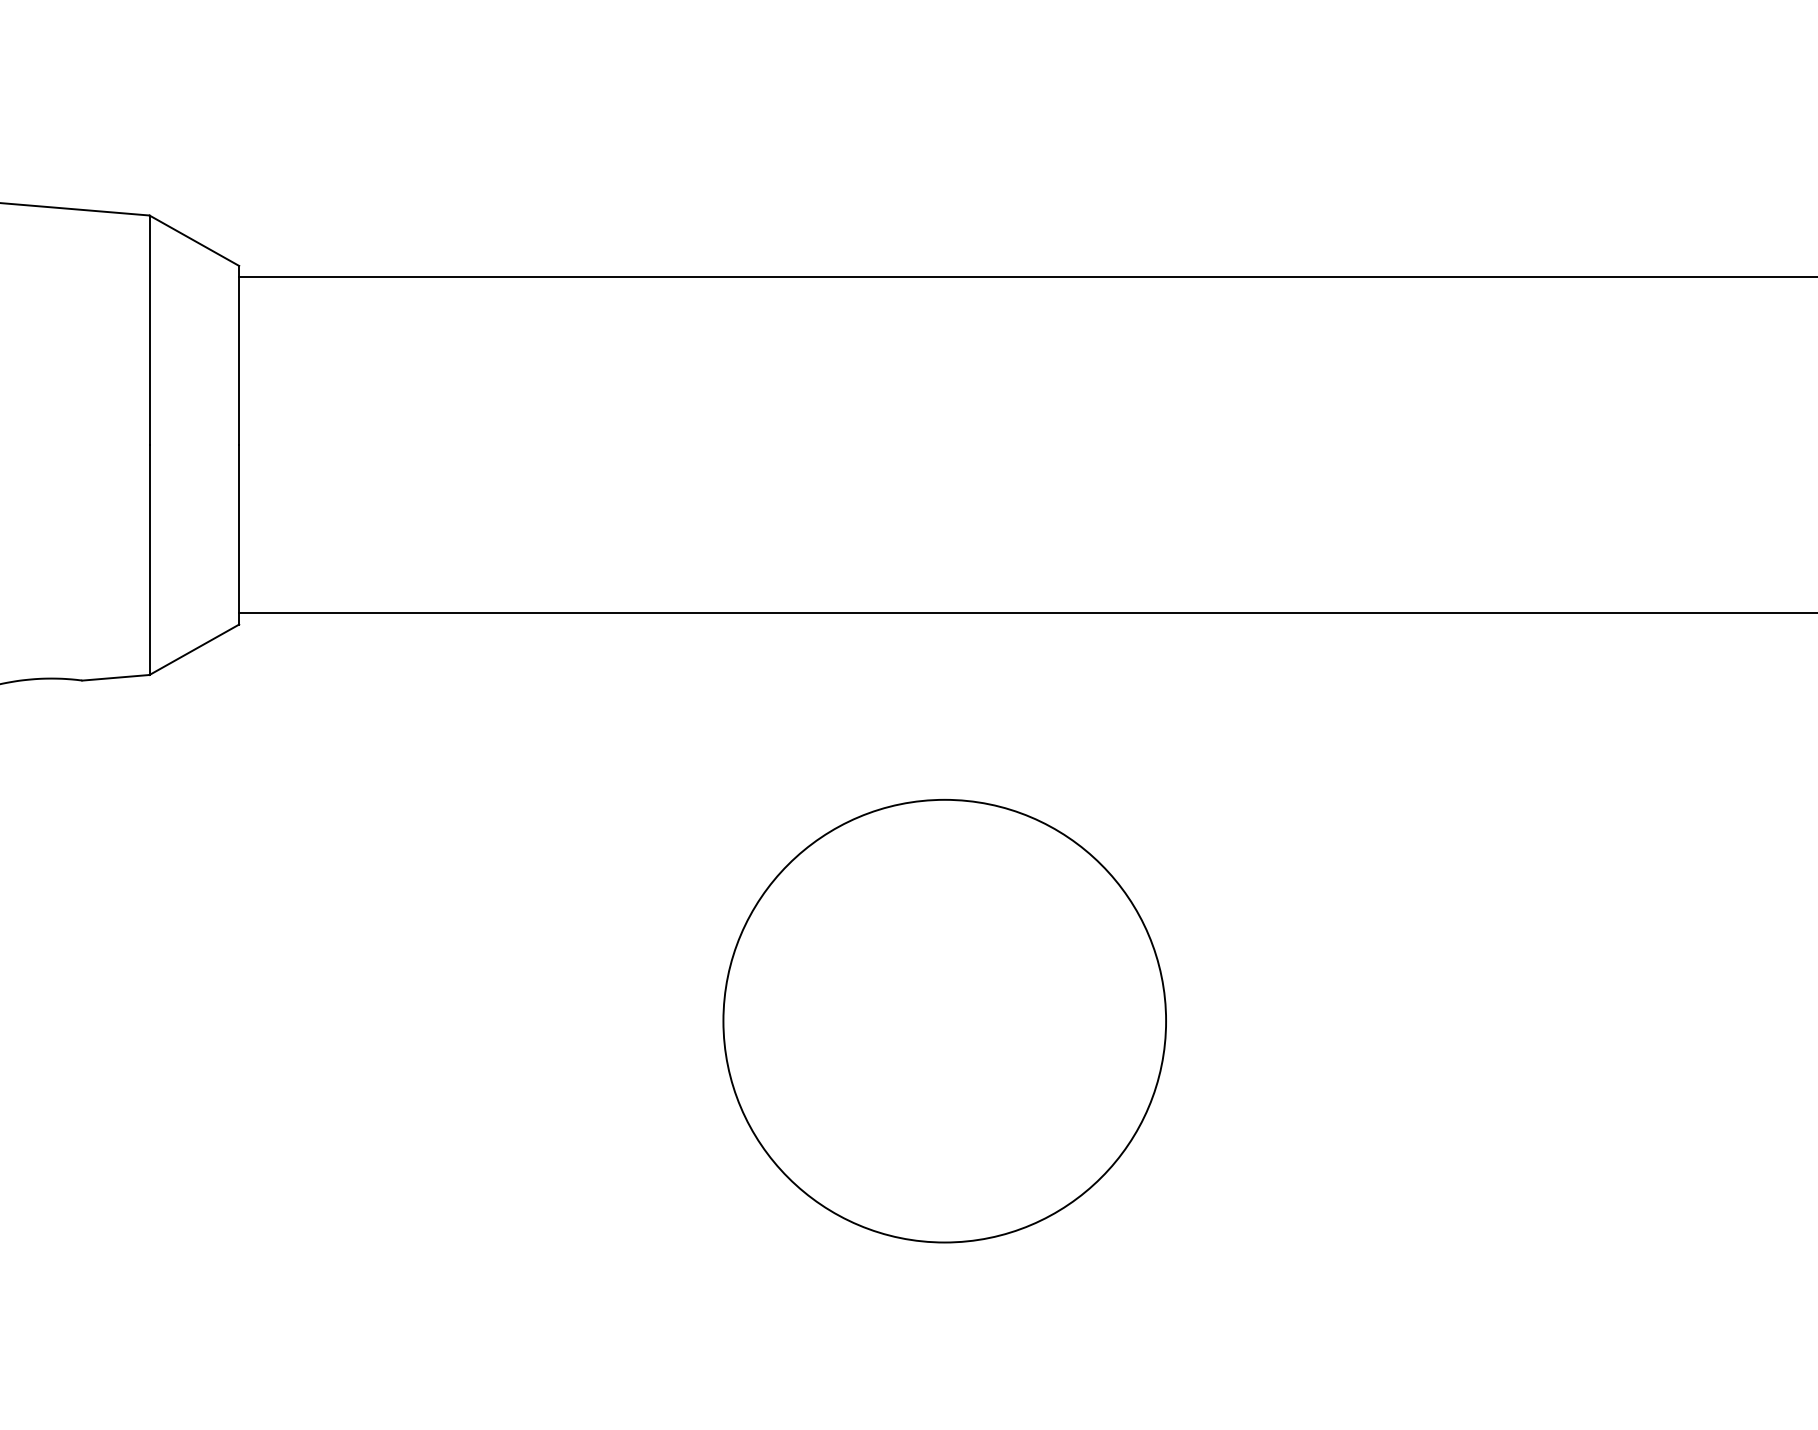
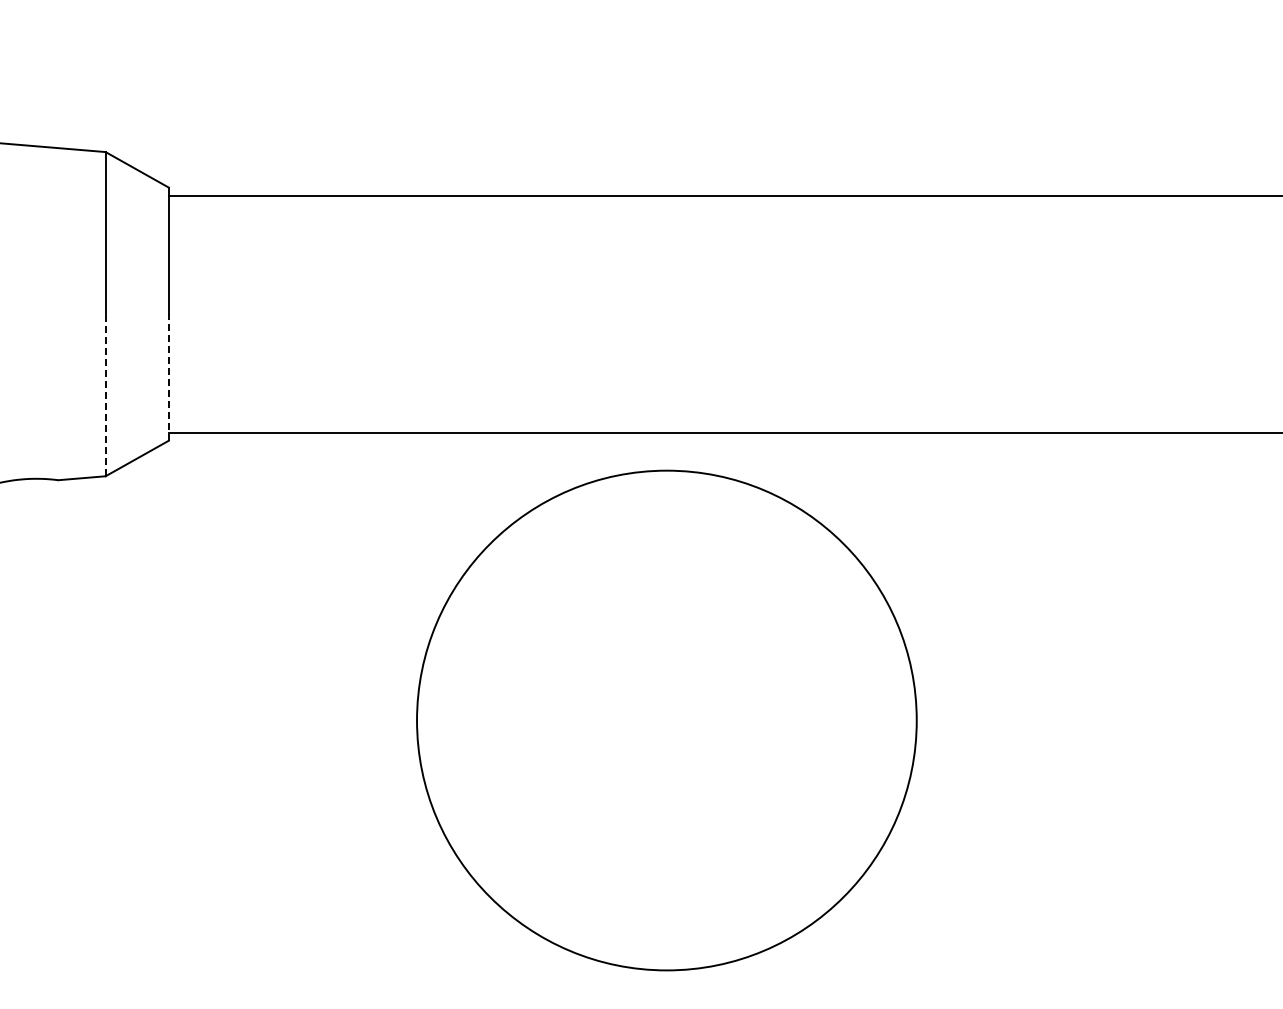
line: (238, 533) -> (168, 376), solid -> dashed
line: (149, 559) -> (105, 394), solid -> dashed
circle: (944, 1021) -> (666, 720), size x1.6

